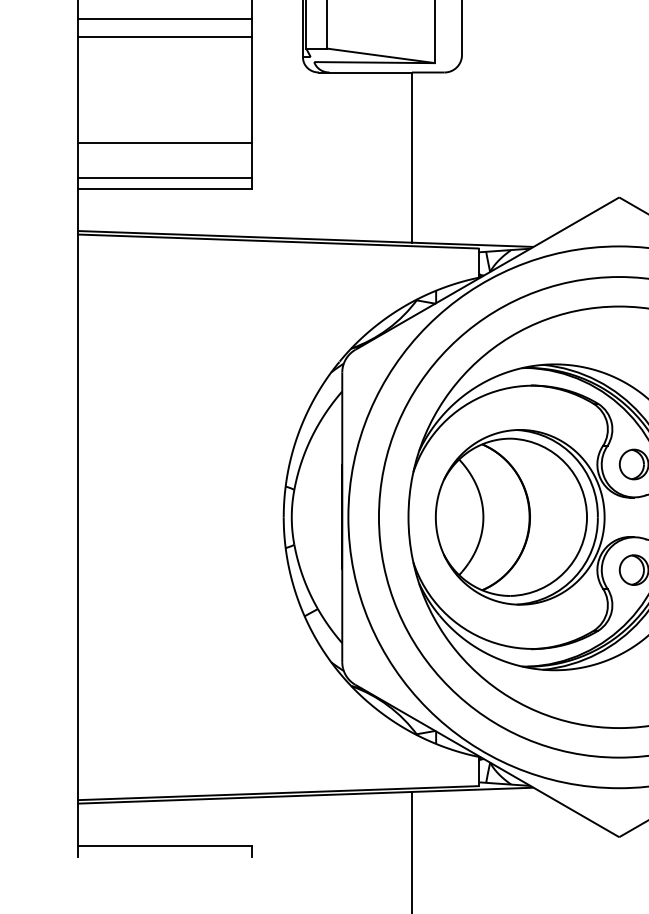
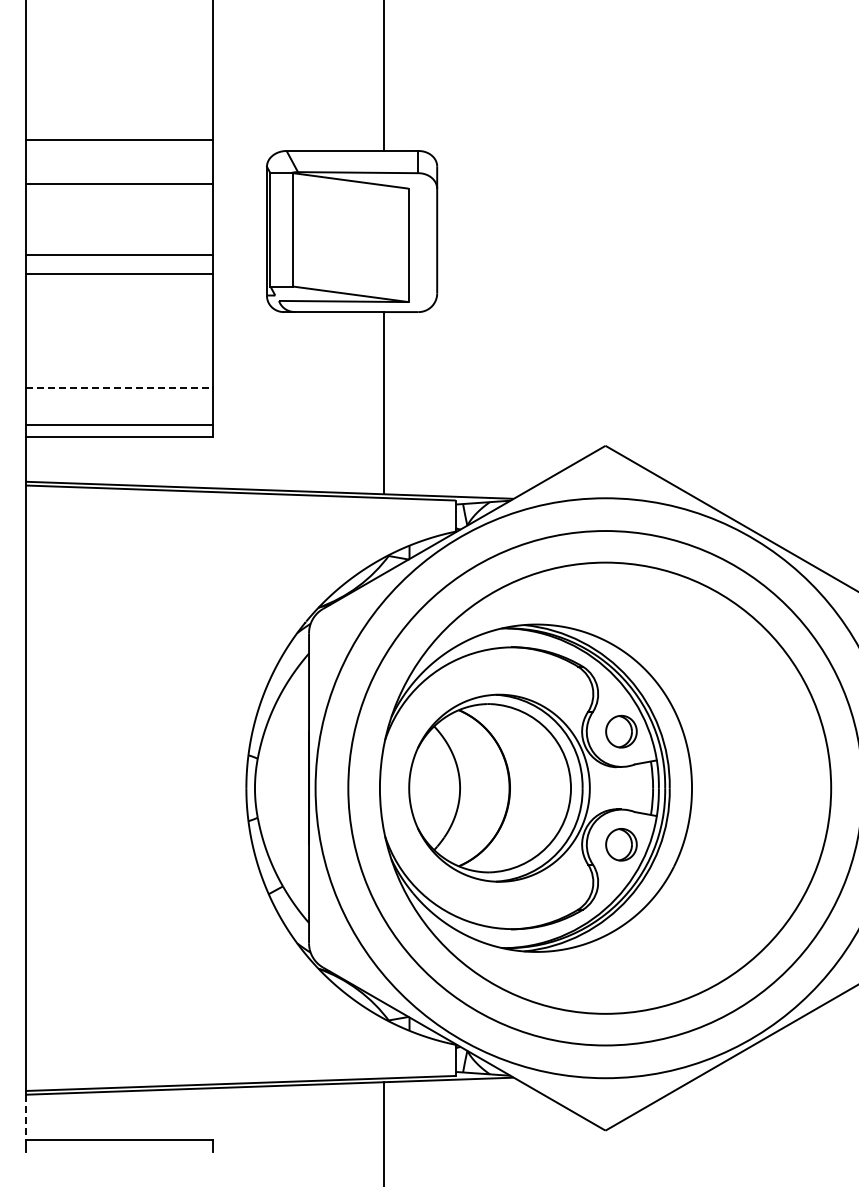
line: (165, 143) -> (119, 388), solid -> dashed
line: (77, 824) -> (25, 1117), solid -> dashed

